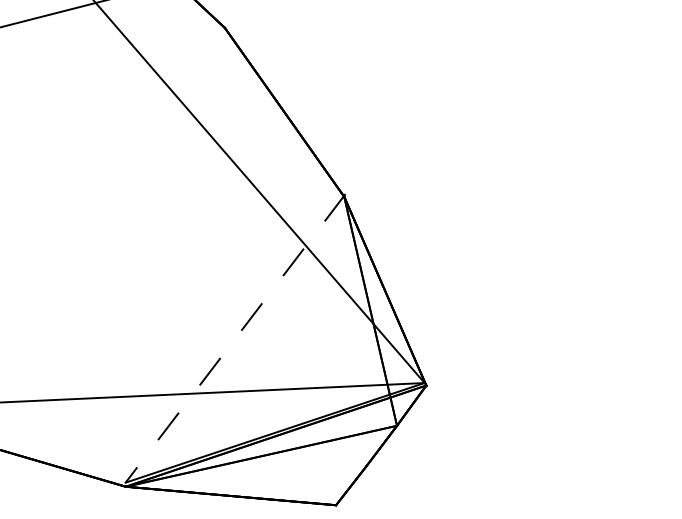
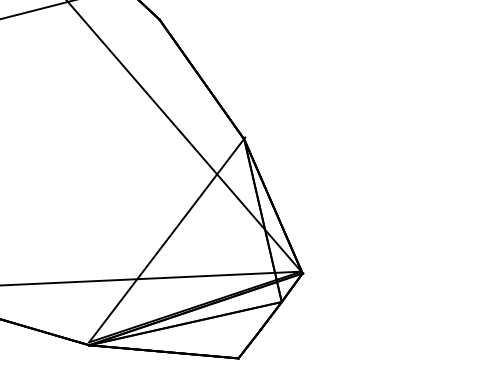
line: (236, 337) -> (167, 239), dashed -> solid

